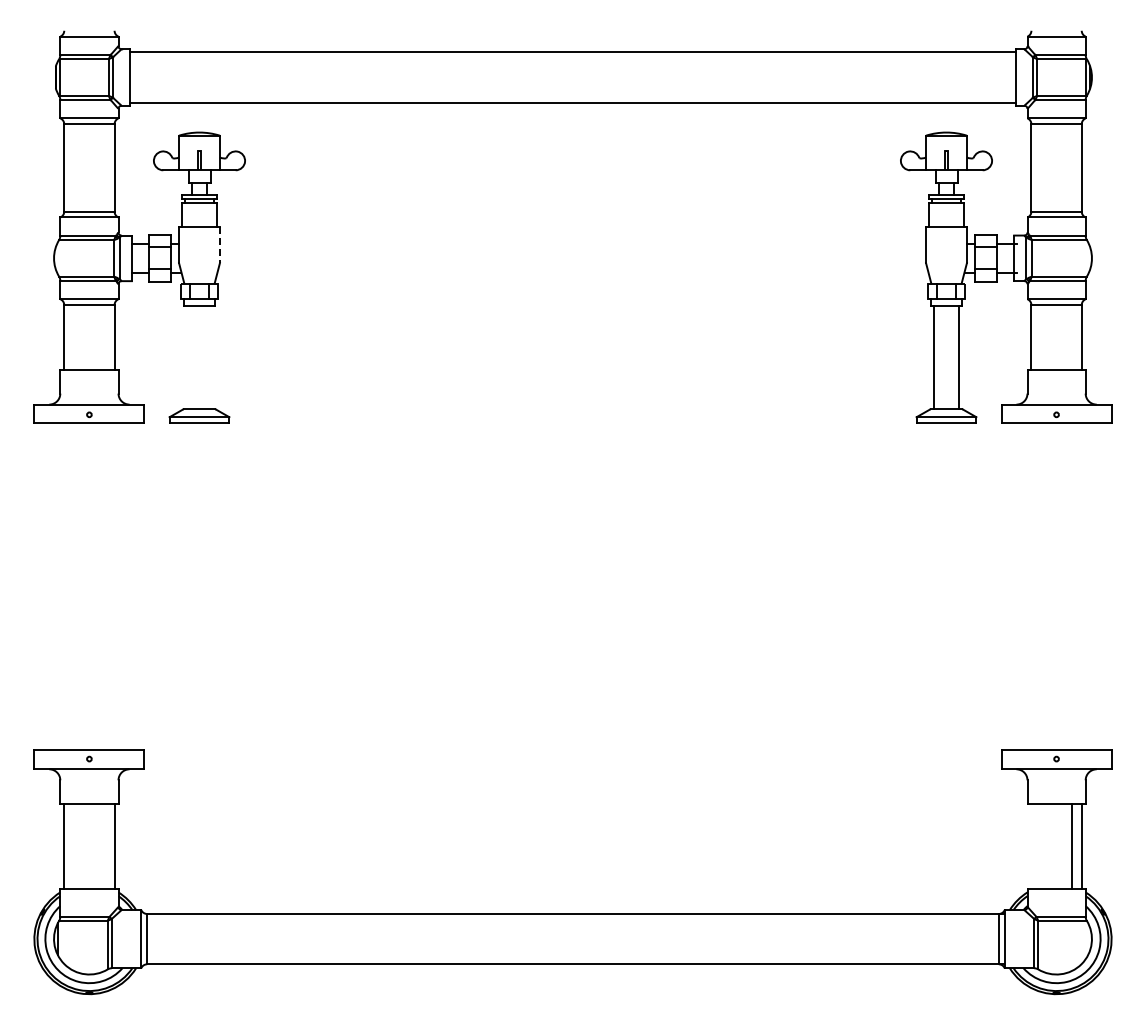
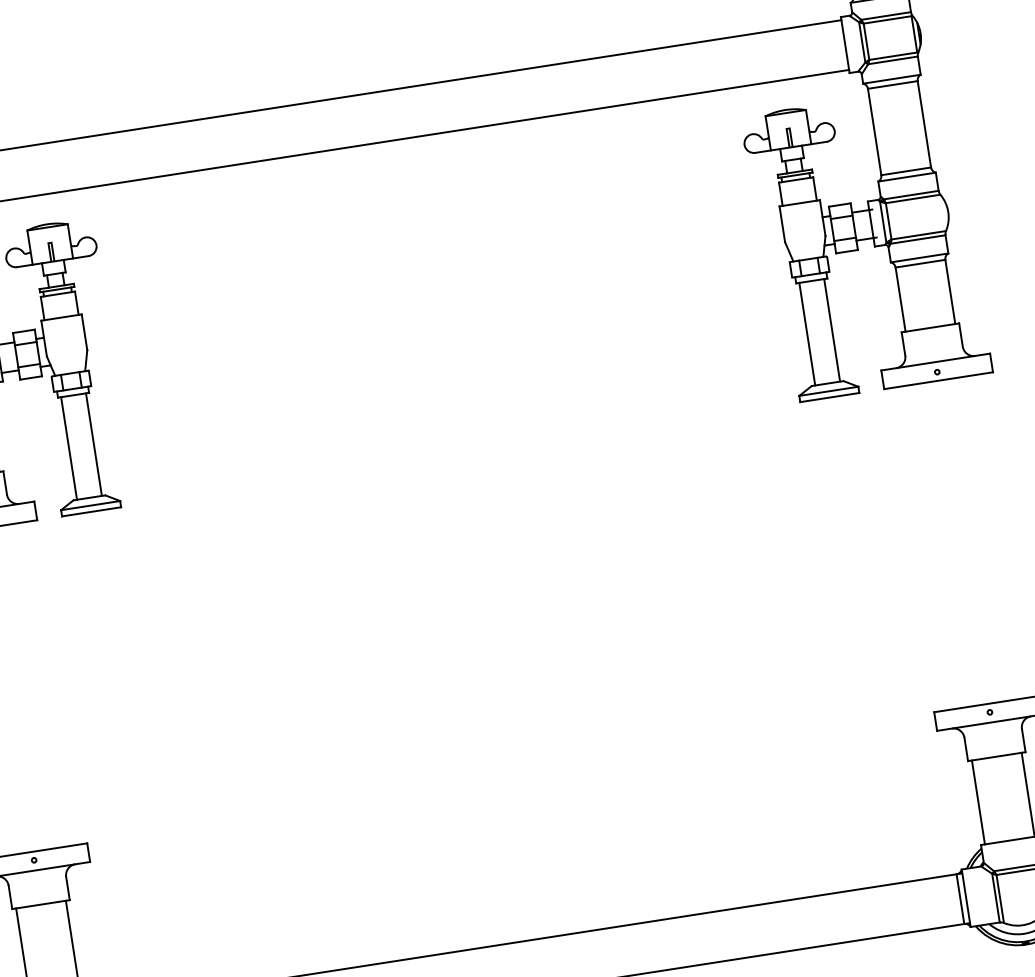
line: (219, 245) -> (84, 332), dashed -> solid
line: (186, 357) -> (68, 448), added
line: (212, 357) -> (94, 444), added
line: (1072, 845) -> (978, 801), moved

